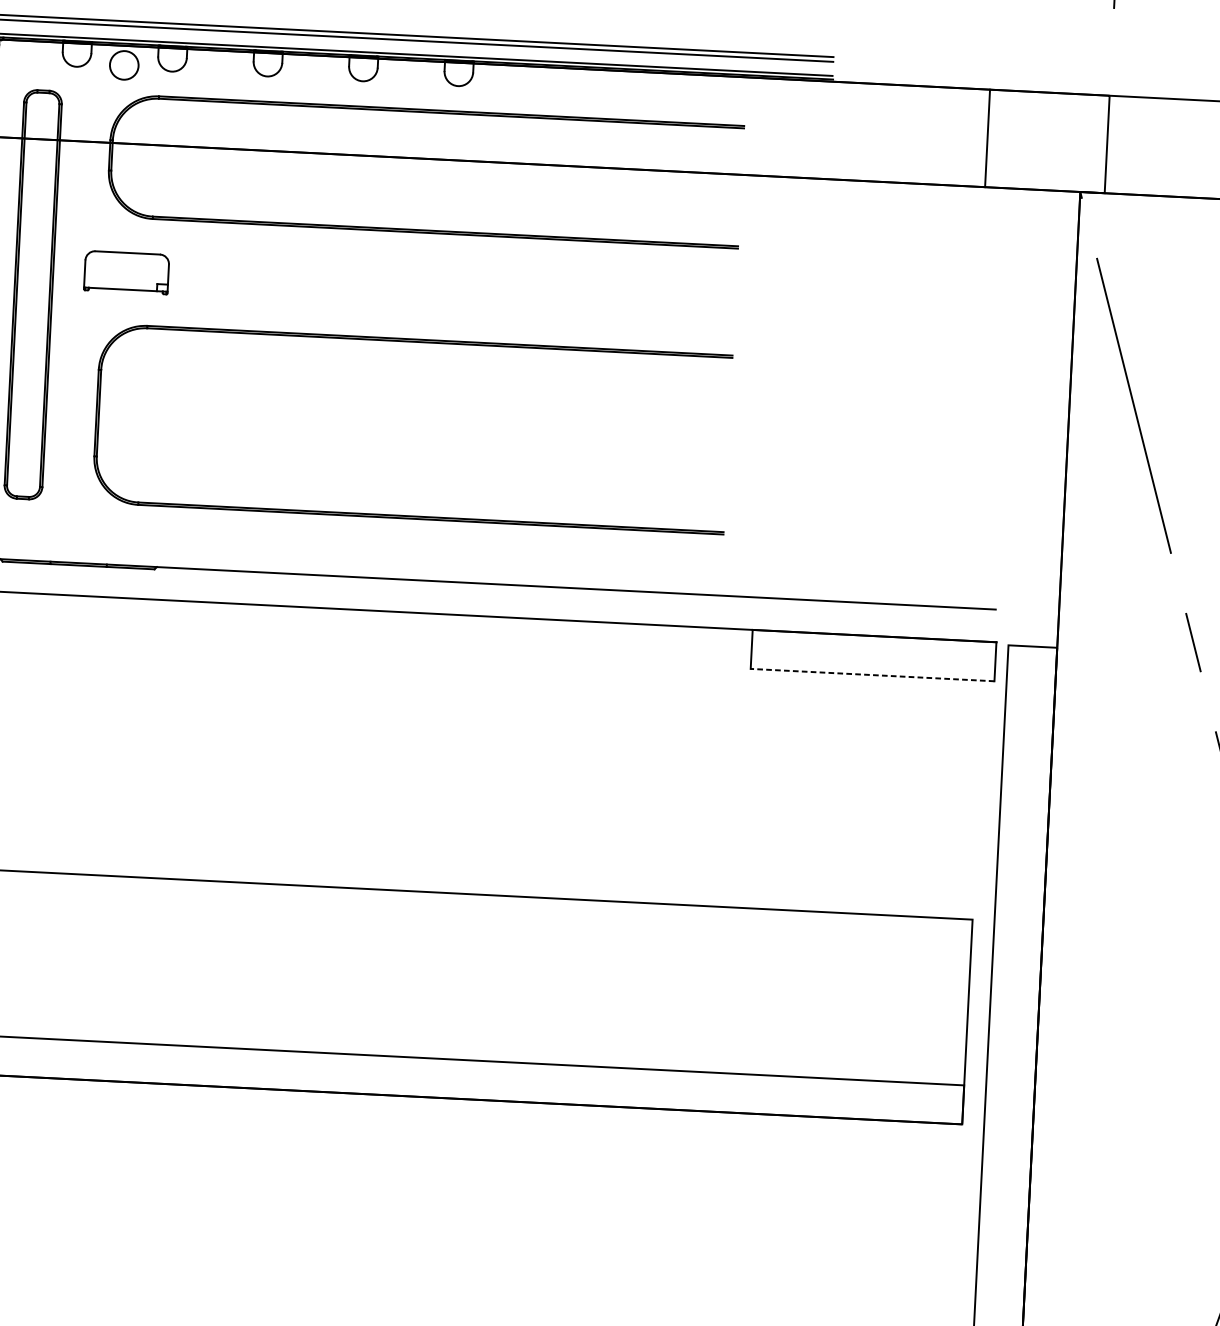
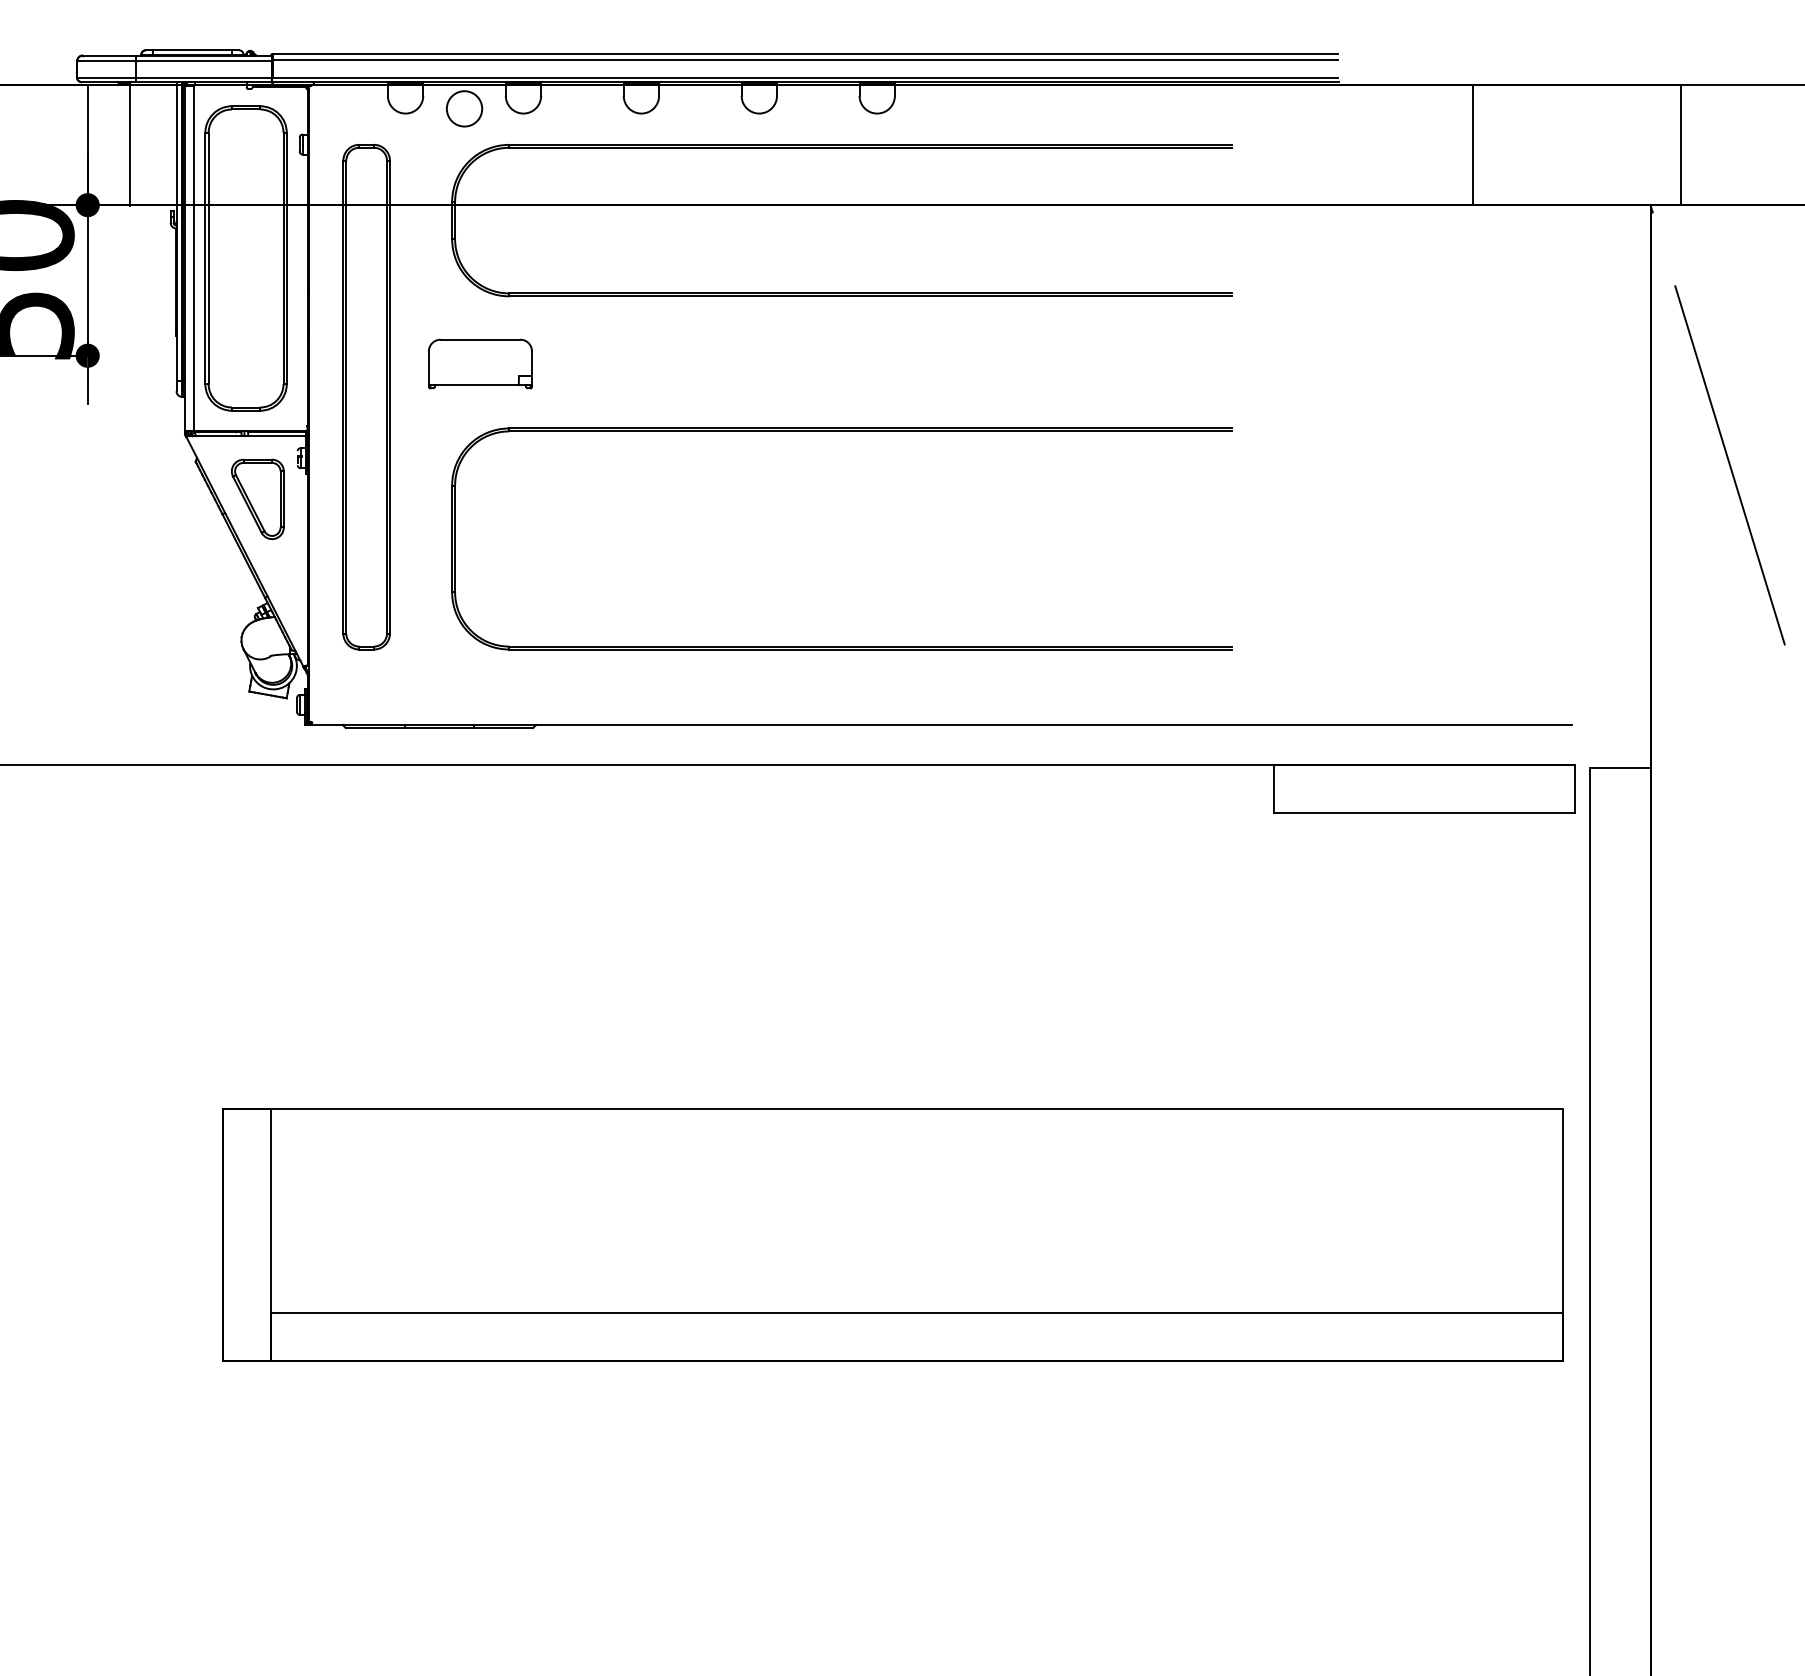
line: (987, 138) -> (1472, 144), moved
line: (872, 675) -> (1424, 813), dashed -> solid

